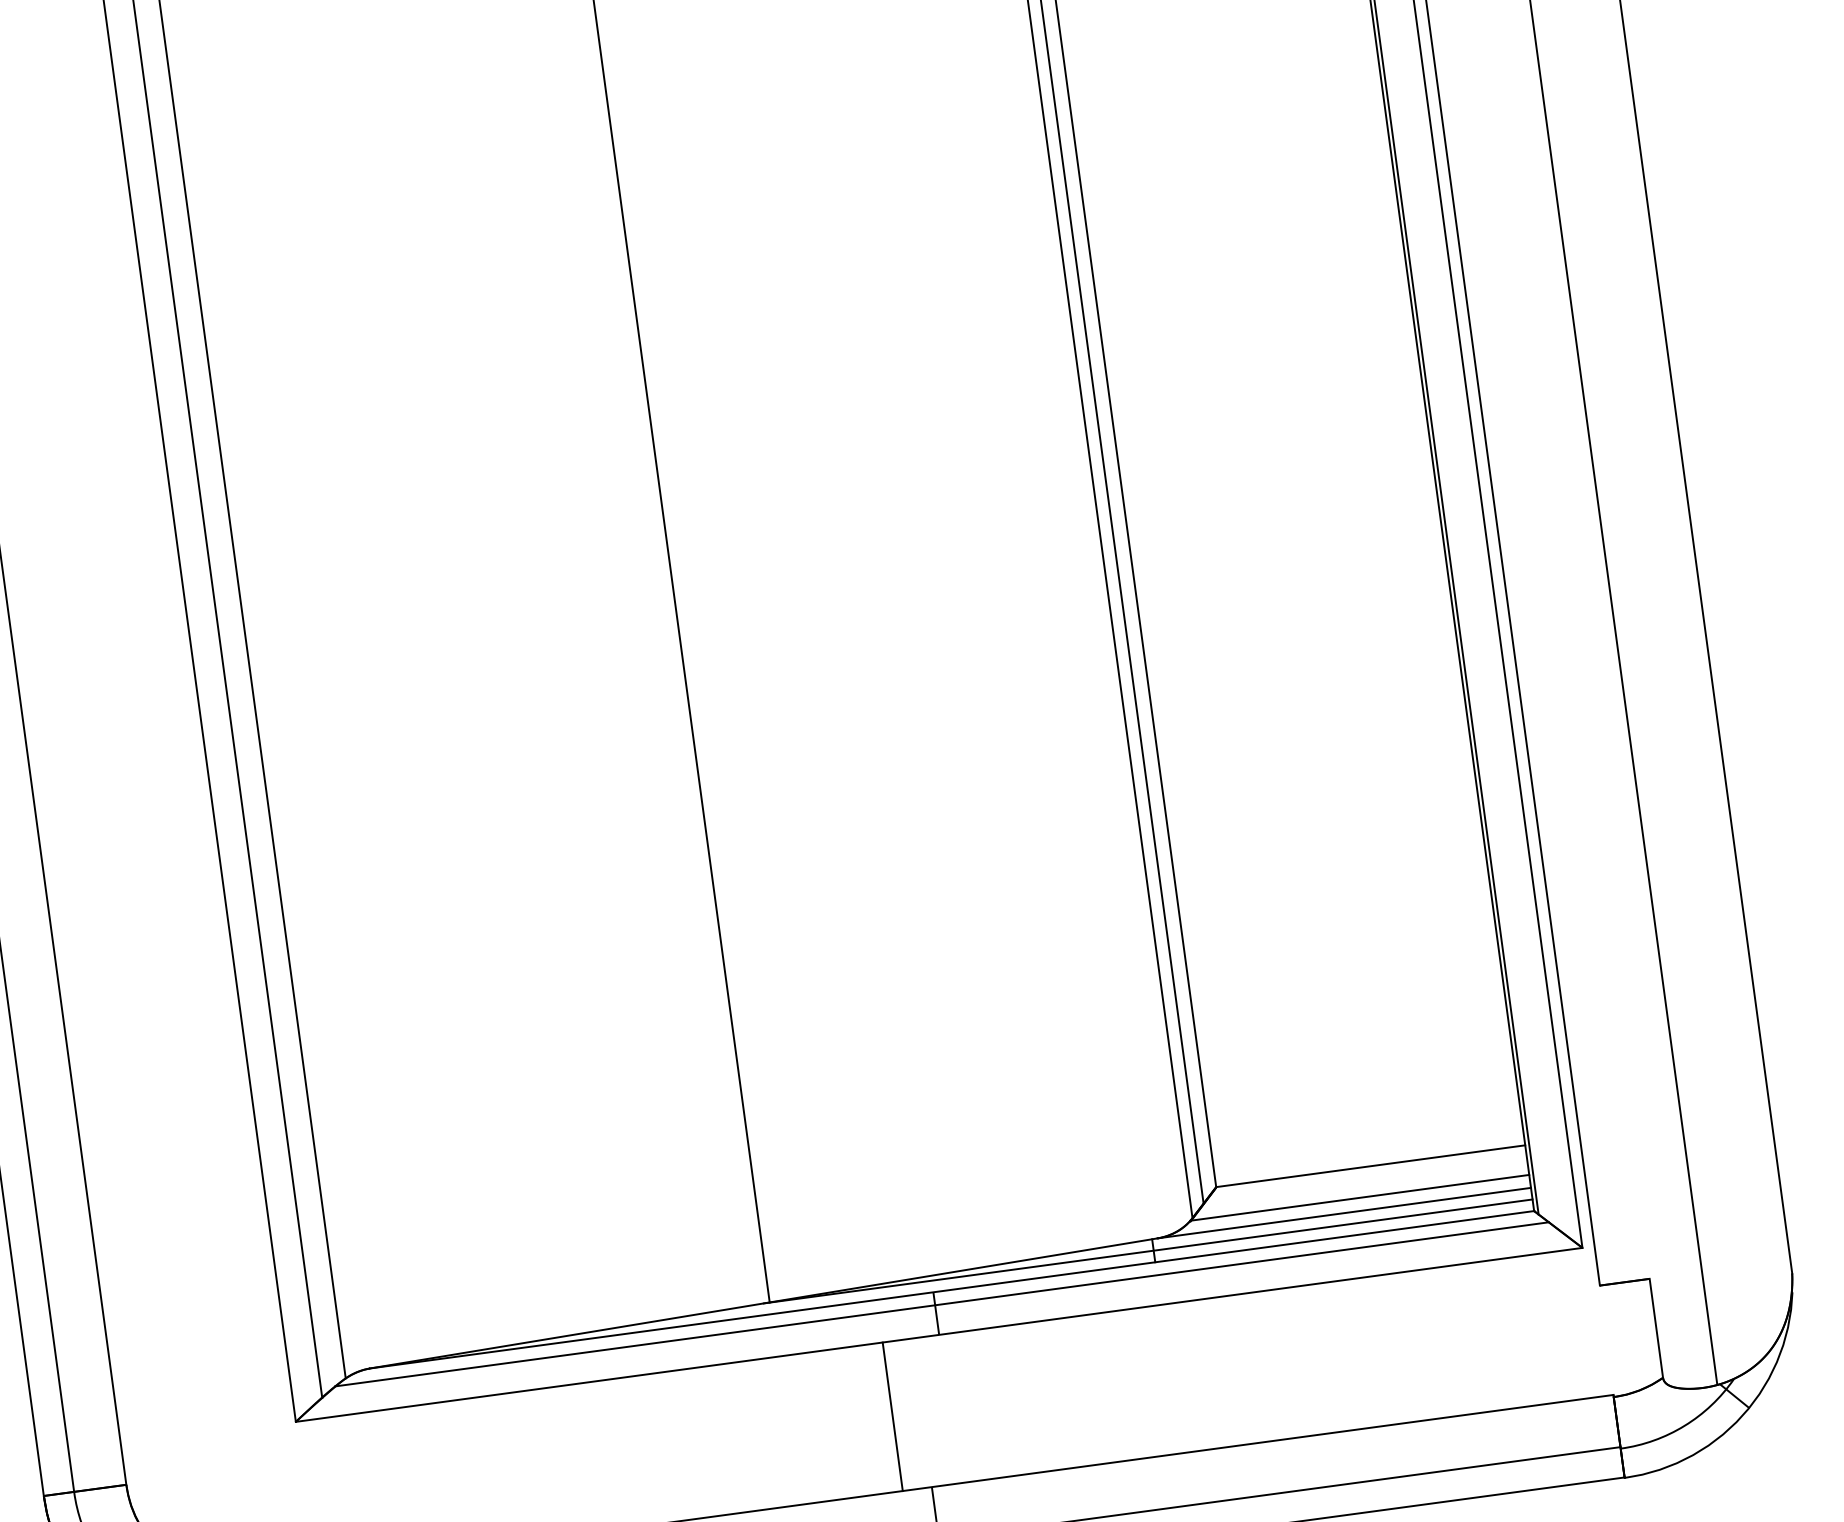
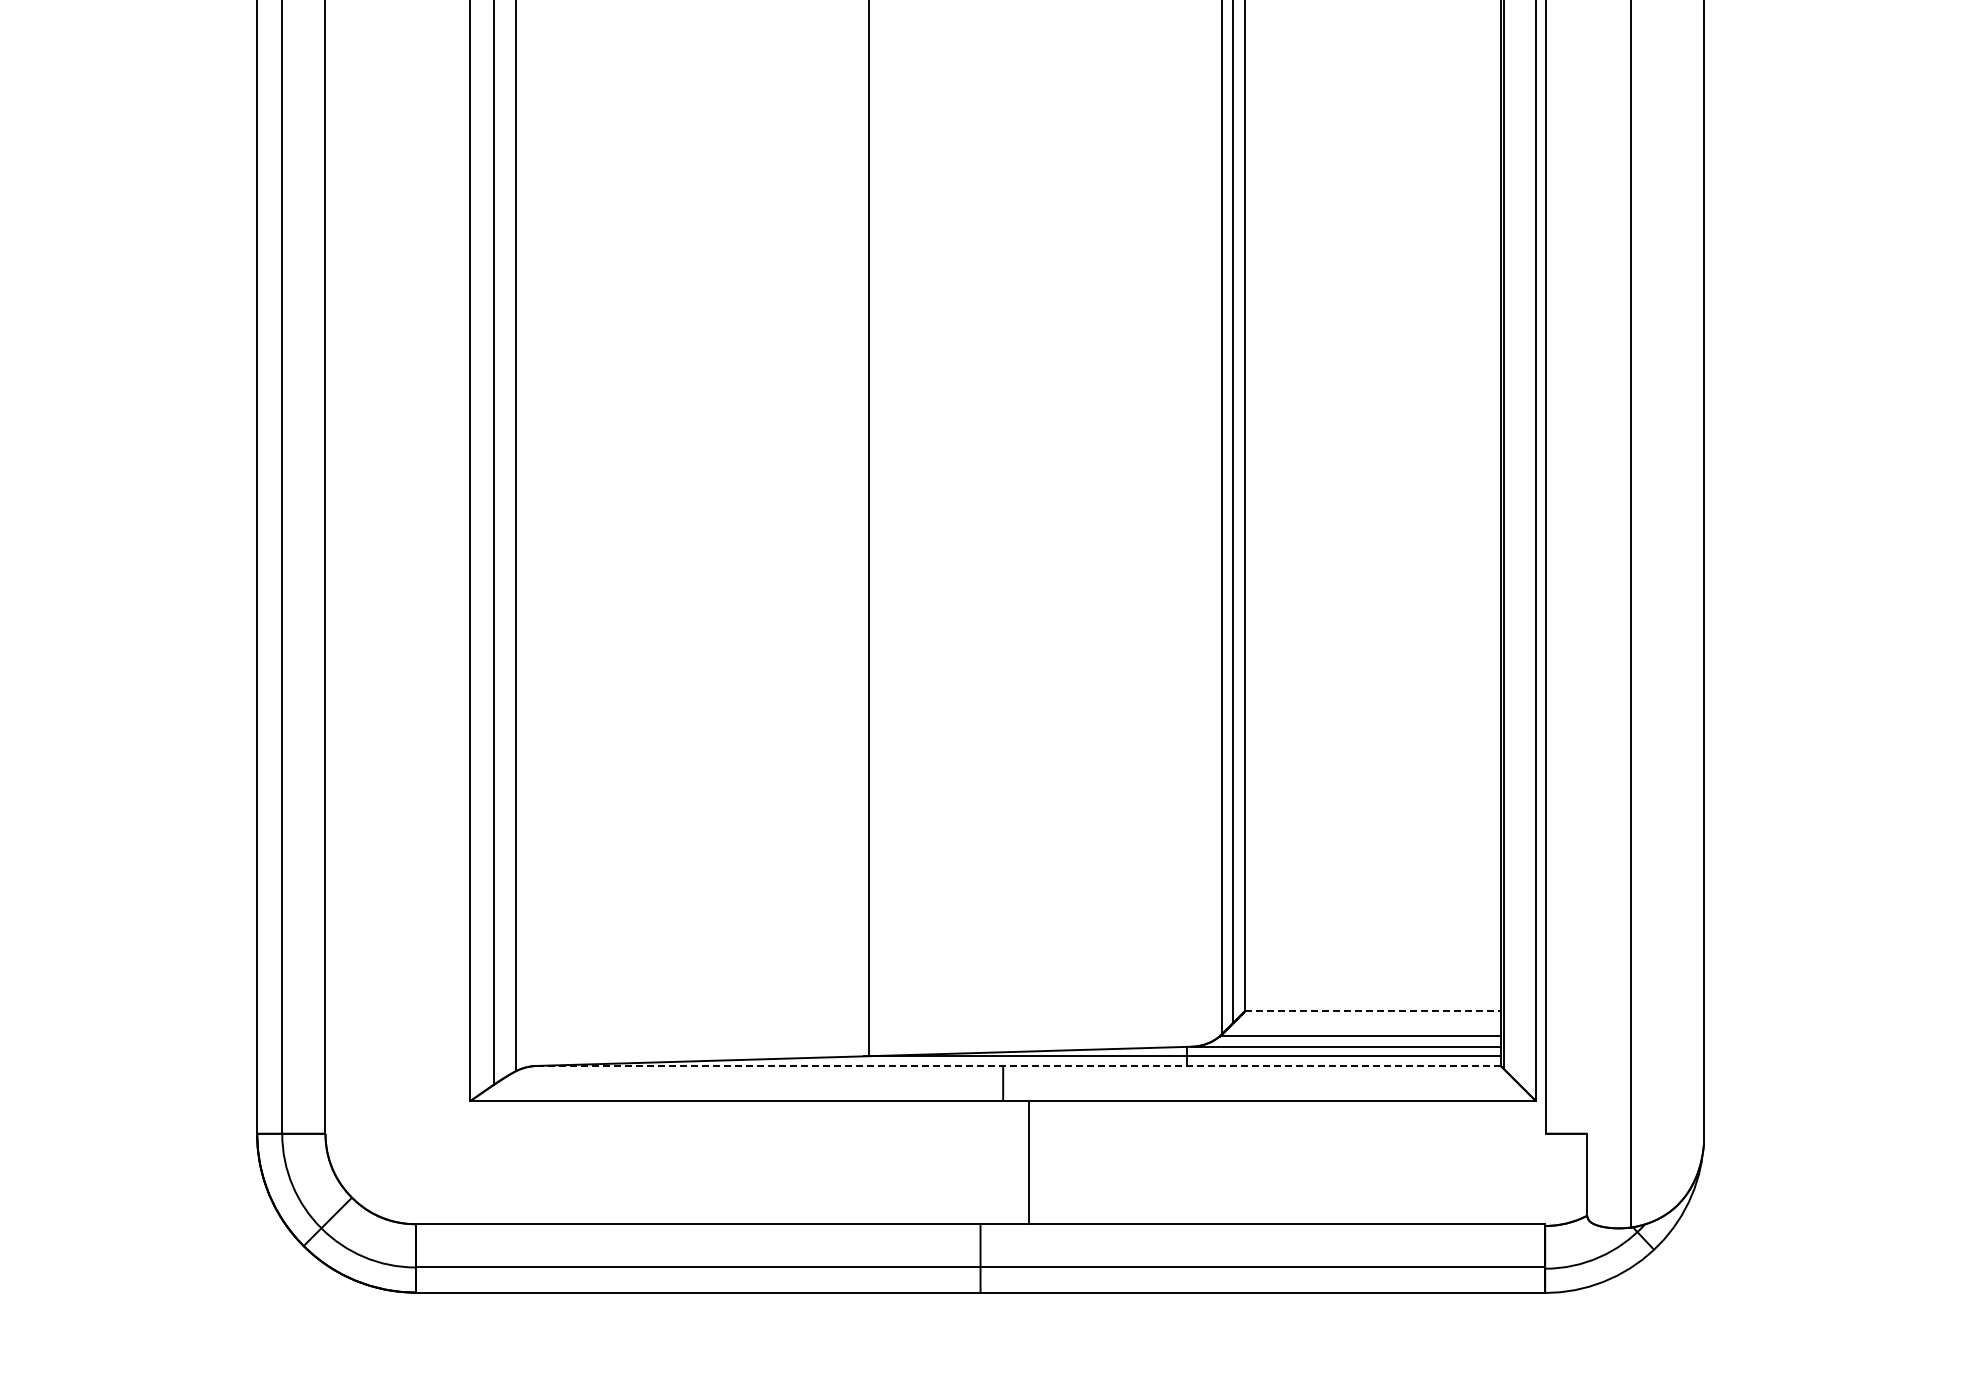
line: (1370, 1166) -> (1372, 1011), solid -> dashed
line: (951, 1289) -> (1018, 1065), solid -> dashed
line: (941, 1304) -> (1008, 1076), removed
line: (892, 1416) -> (1029, 1162), moved

